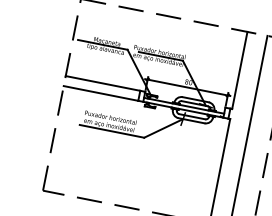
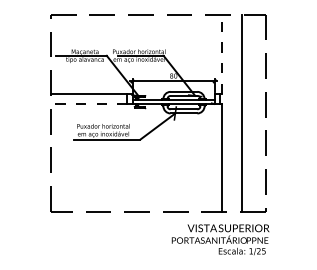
line: (239, 70) -> (221, 54), solid -> dashed
line: (100, 93) -> (88, 104), solid -> dashed

